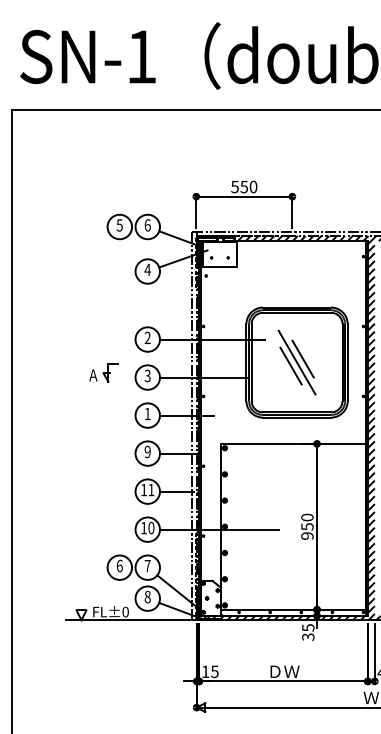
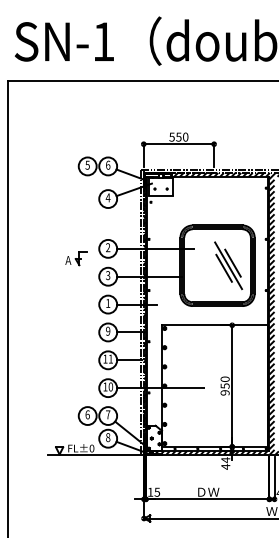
part: (296, 362) -> (228, 265), moved
part: (103, 372) -> (75, 258), moved
text: (308, 632) -> (225, 463), 35 -> 44

